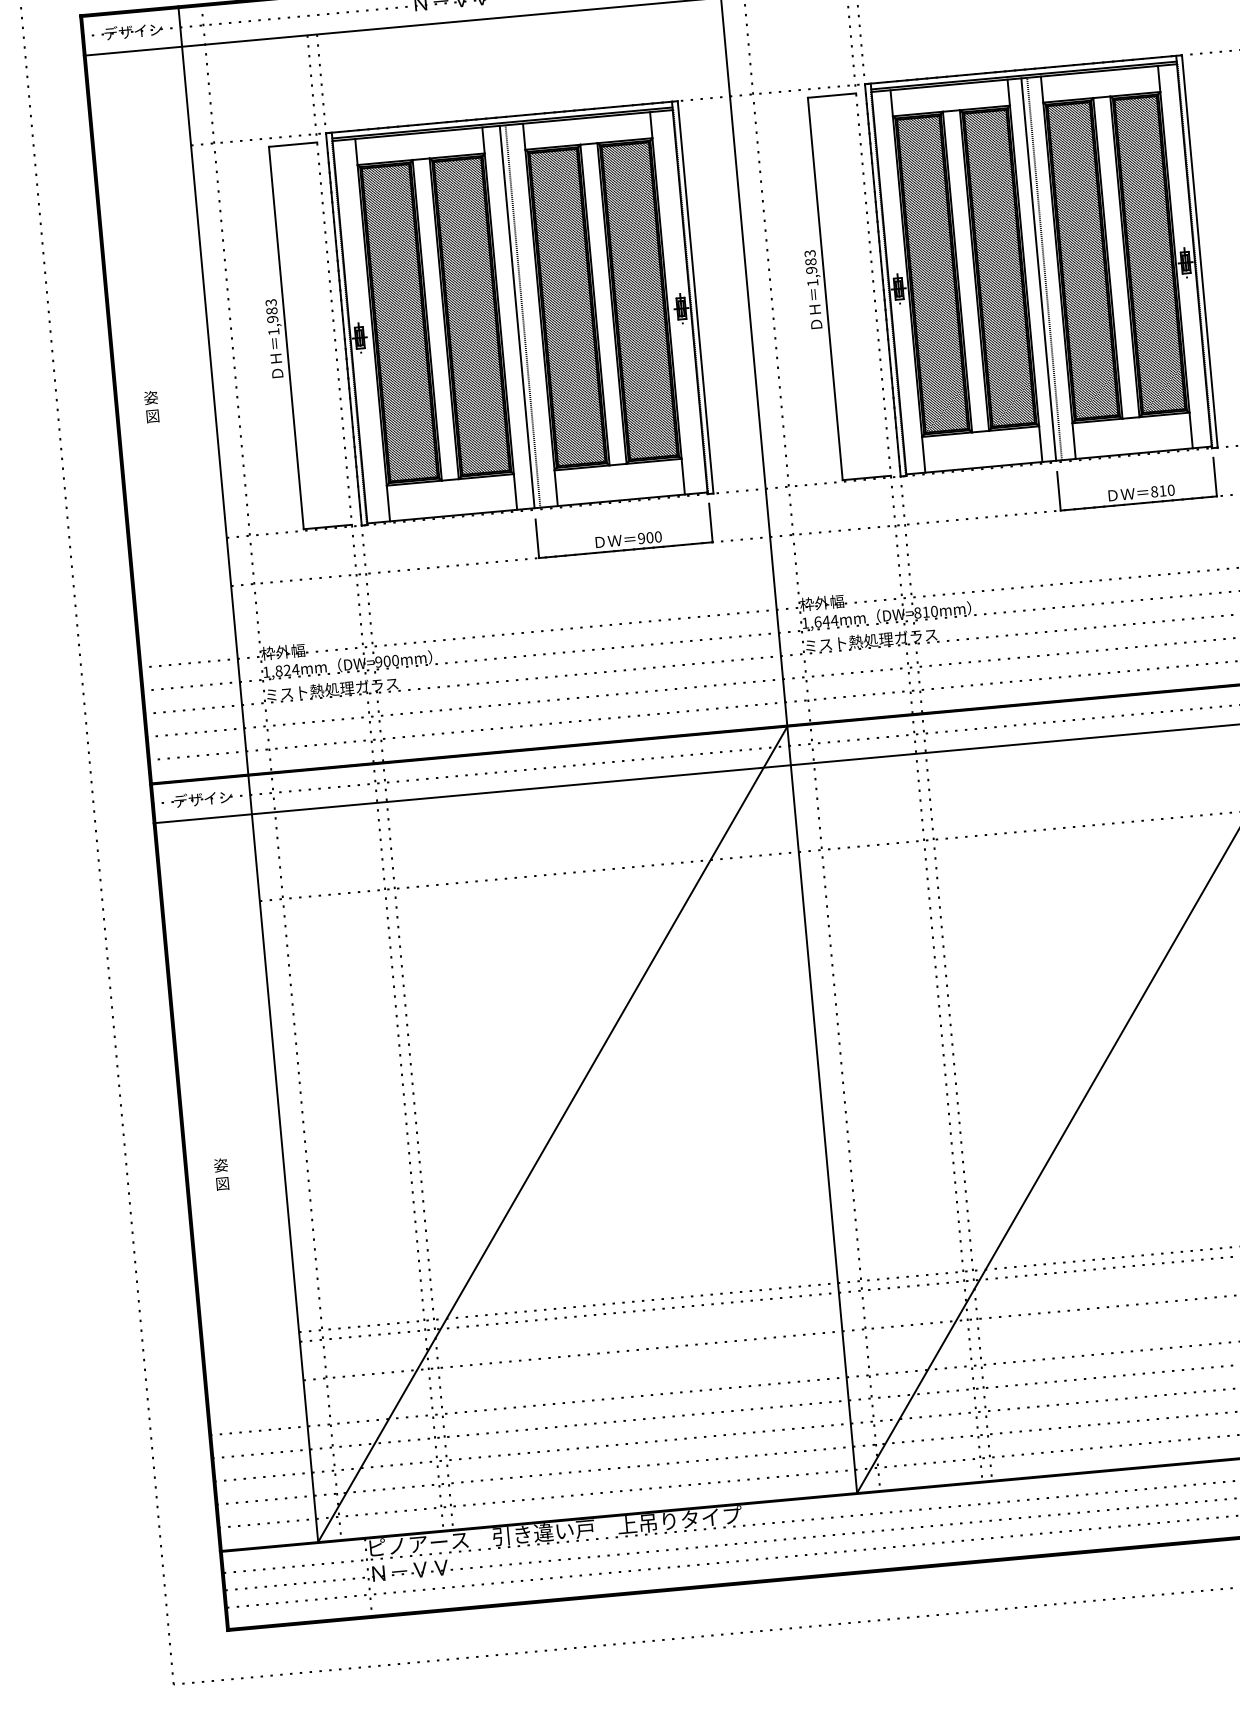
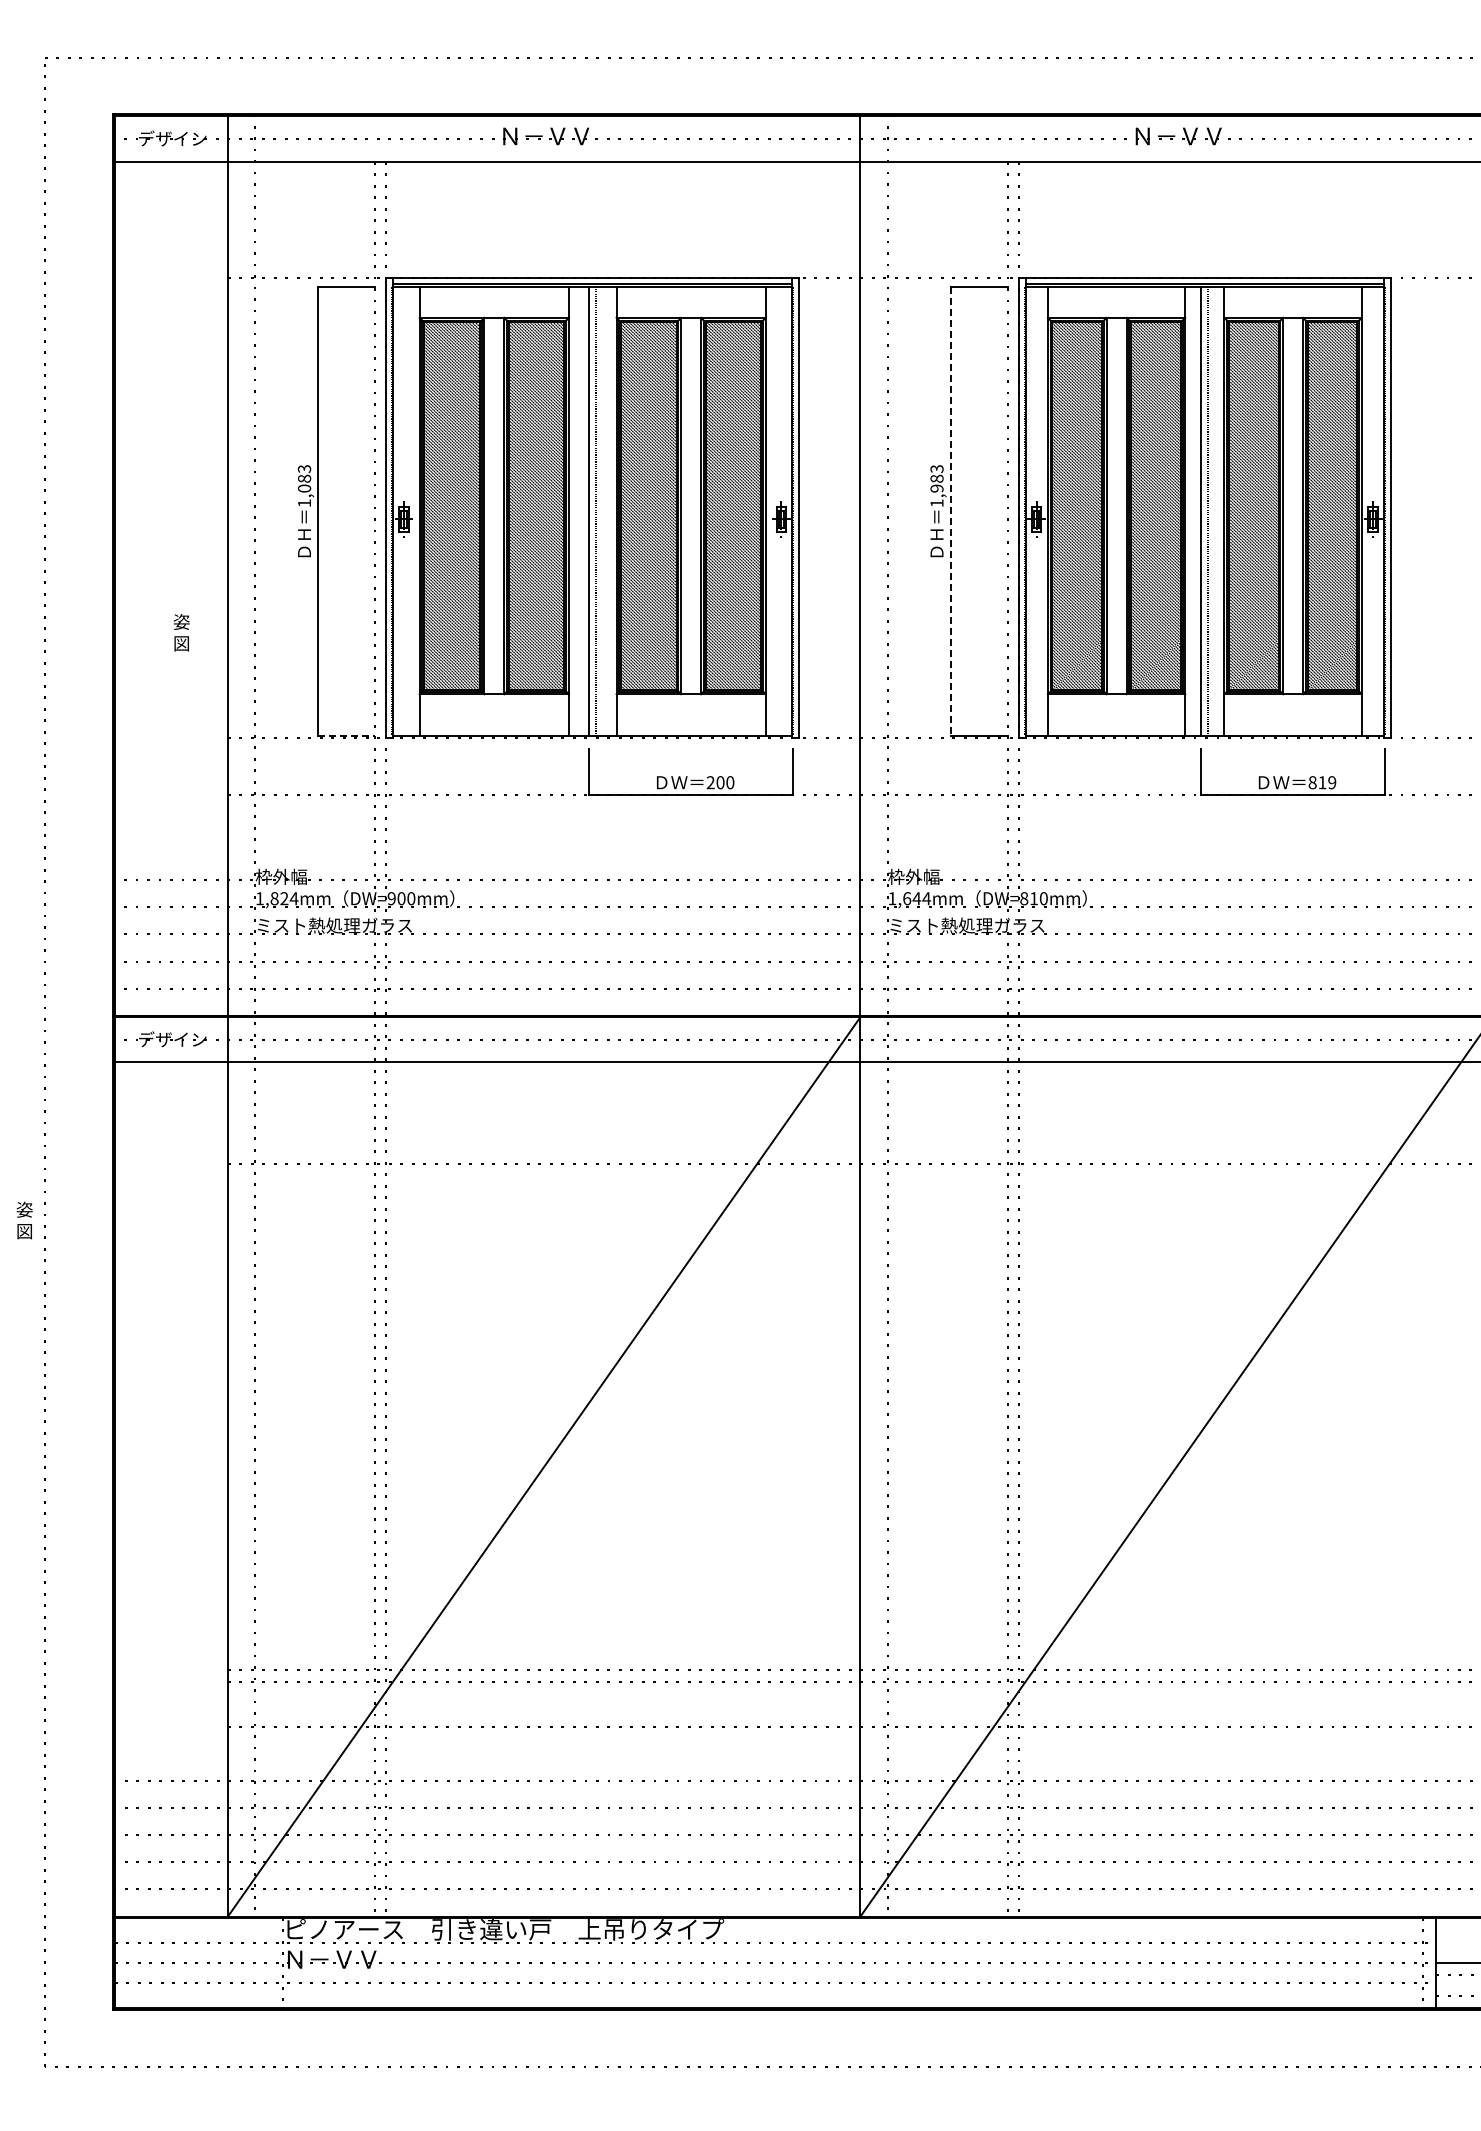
line: (824, 289) -> (950, 512), solid -> dashed
text: (272, 319) -> (304, 488), 1,983 -> 1,083
text: (151, 406) -> (181, 632), moved
text: (1171, 490) -> (1332, 782), 810 -> 819
line: (328, 527) -> (347, 736), solid -> dashed
text: (641, 538) -> (710, 782), 900 -> 200
text: (221, 1174) -> (24, 1220), moved

